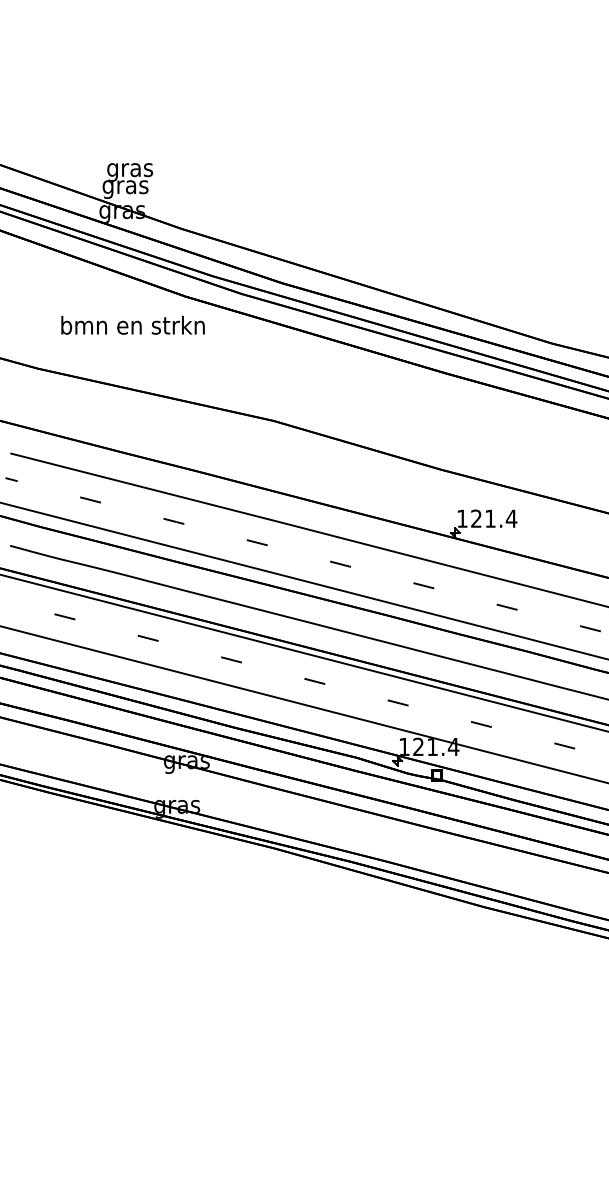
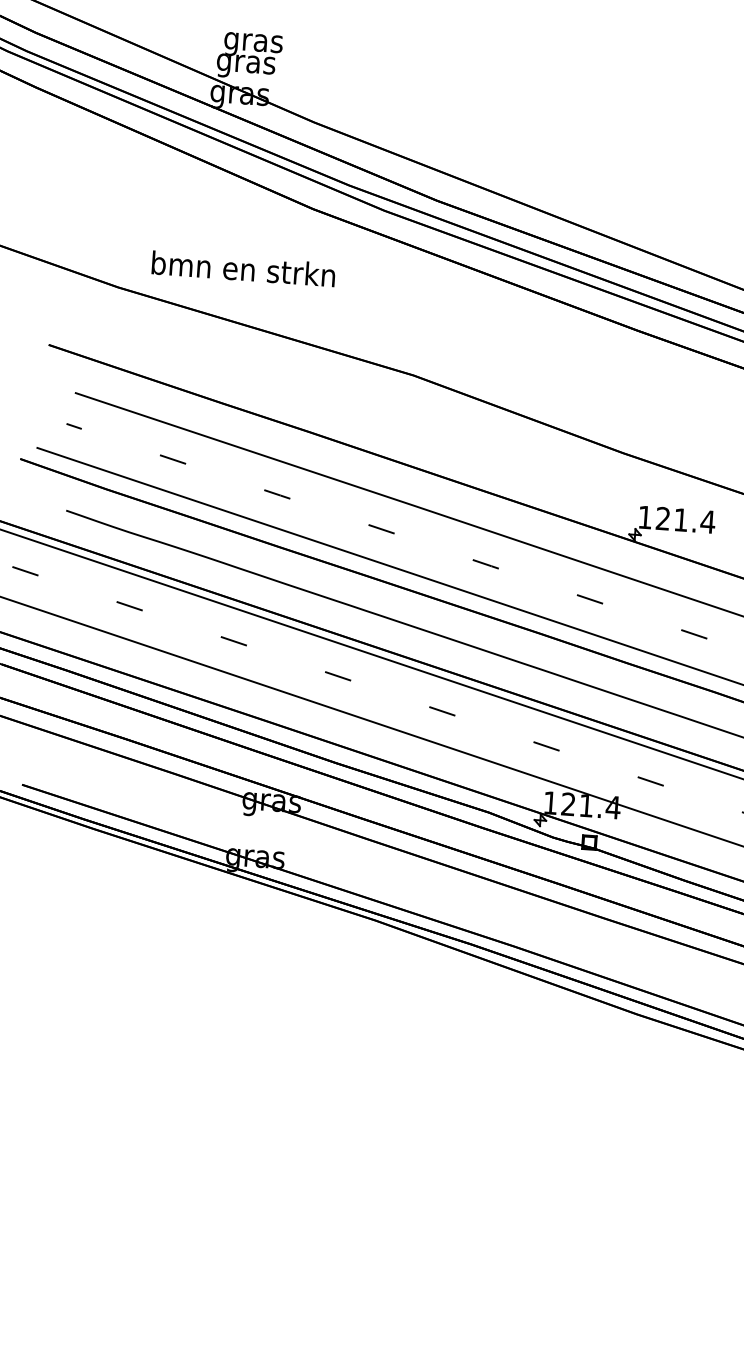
text: (132, 324) -> (243, 267), moved

